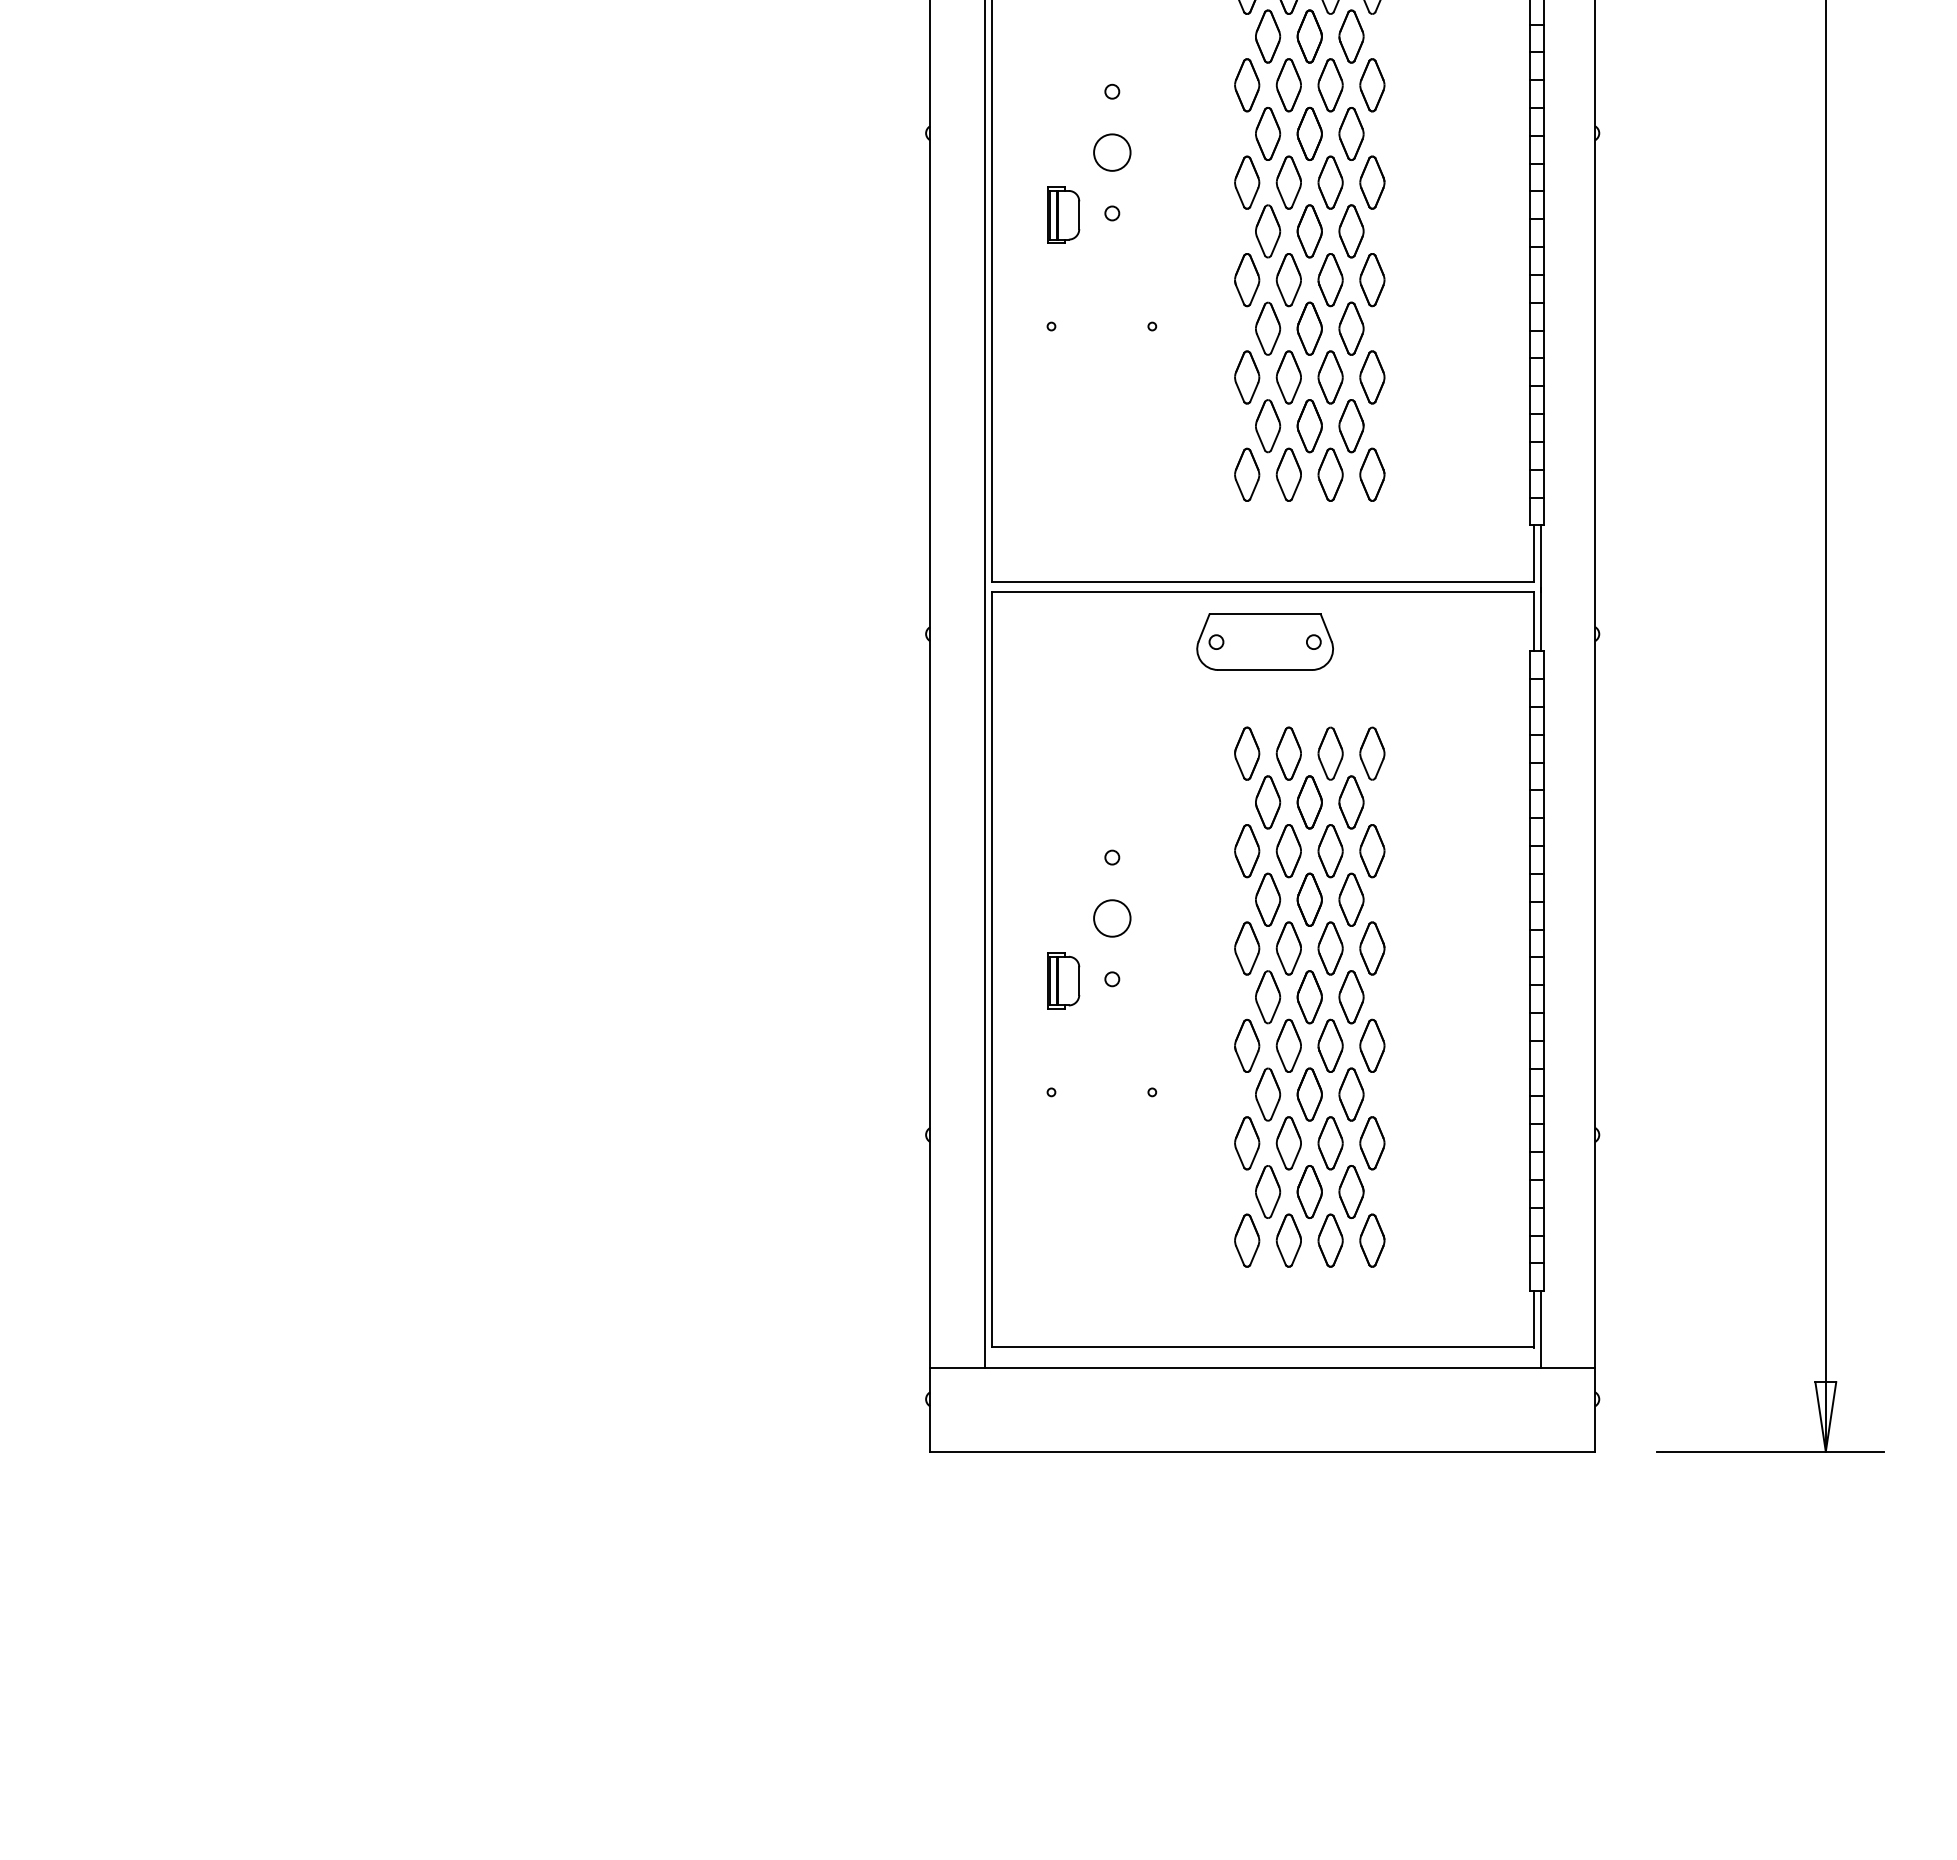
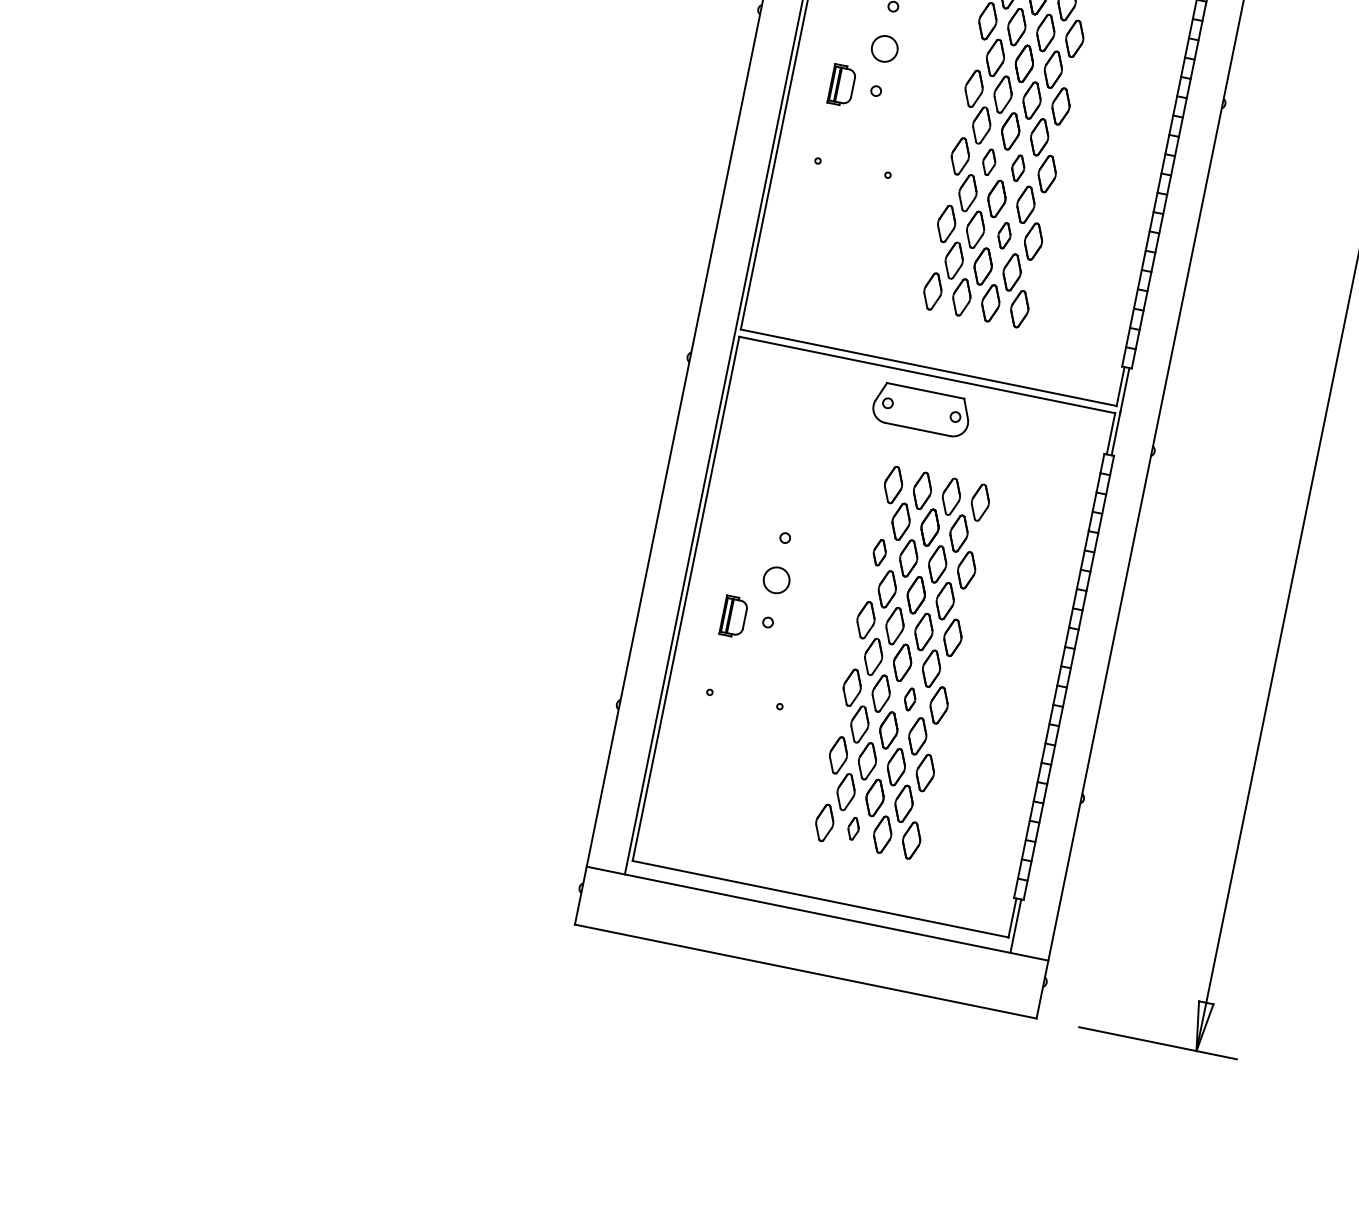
part: (1288, 280) -> (988, 162), size x0.7
part: (1330, 280) -> (1018, 168), size x0.7
part: (1330, 377) -> (1004, 235), size x0.7
part: (1247, 851) -> (879, 552), size x0.7
part: (1330, 1045) -> (910, 699), size x0.6
part: (1288, 1240) -> (853, 828), size x0.6

